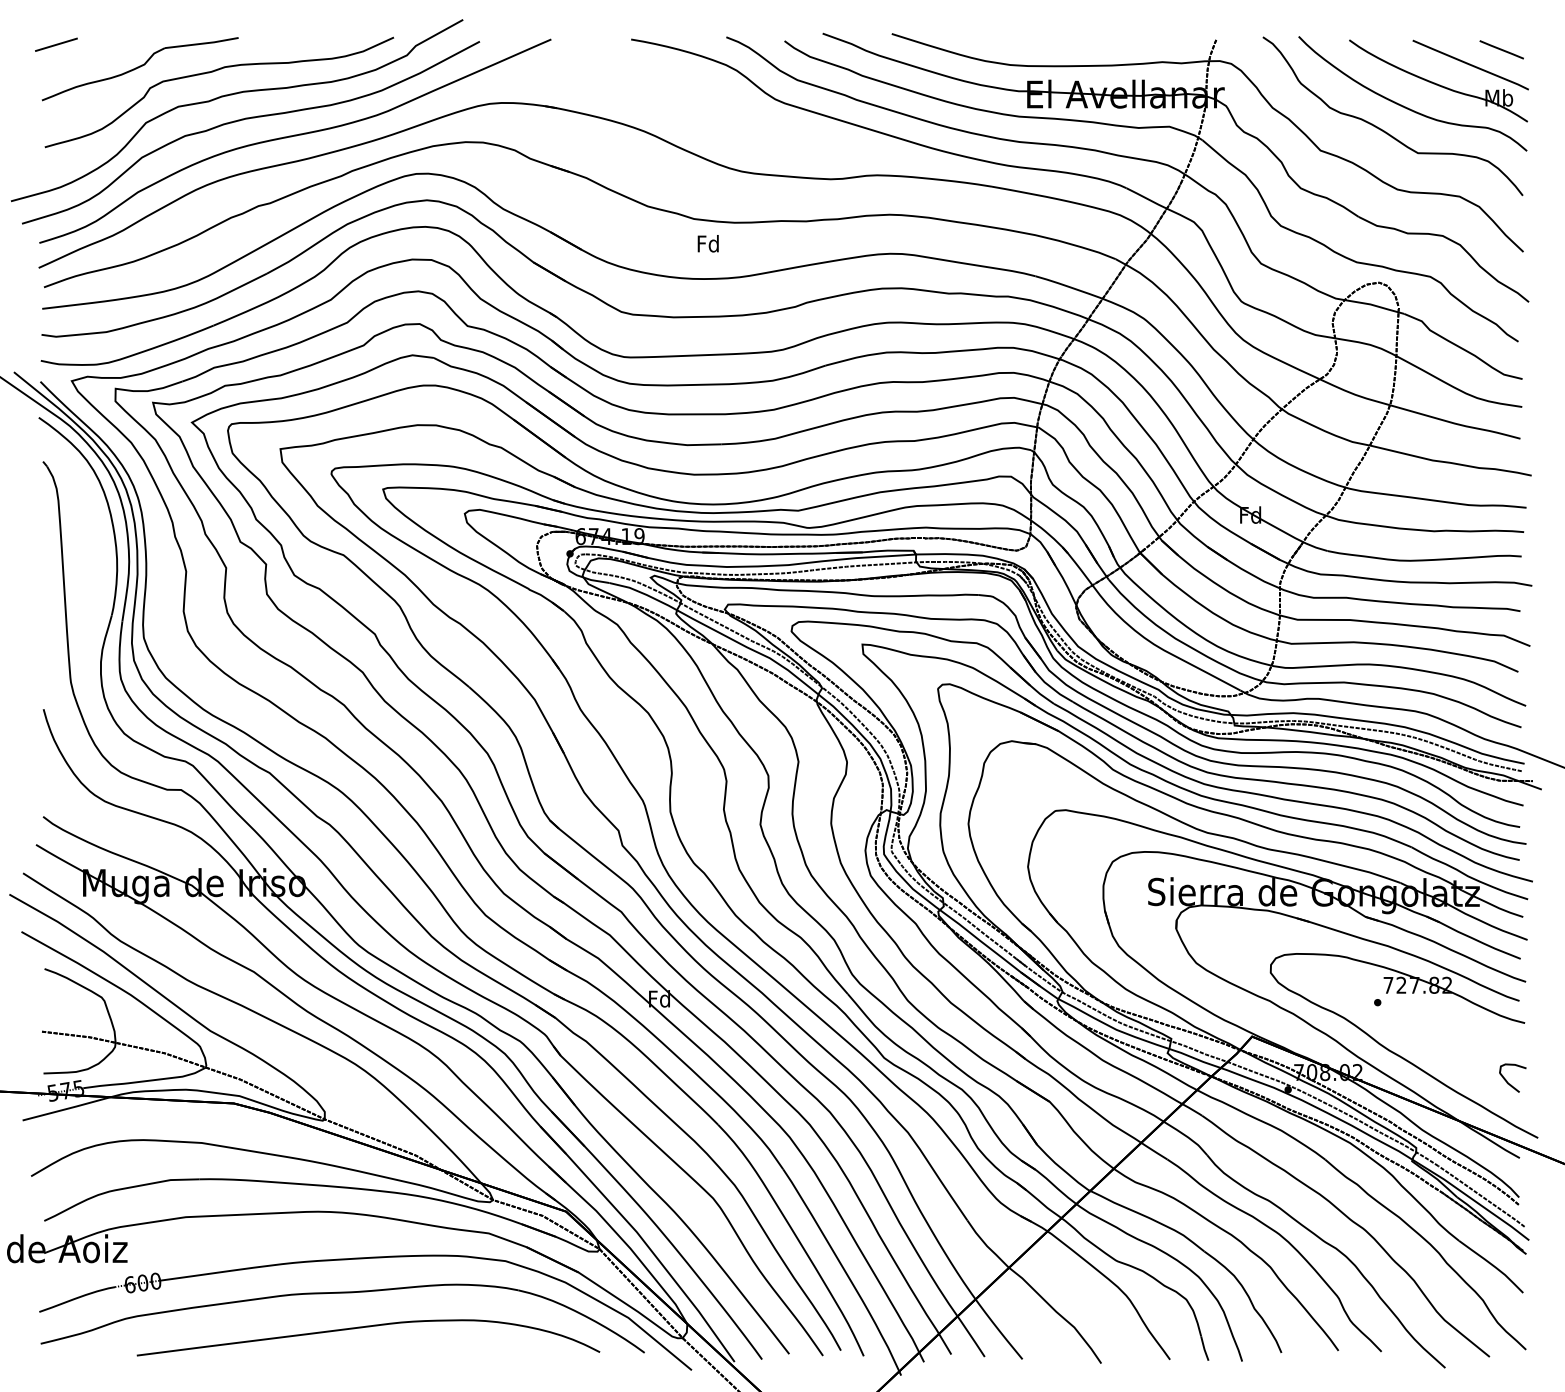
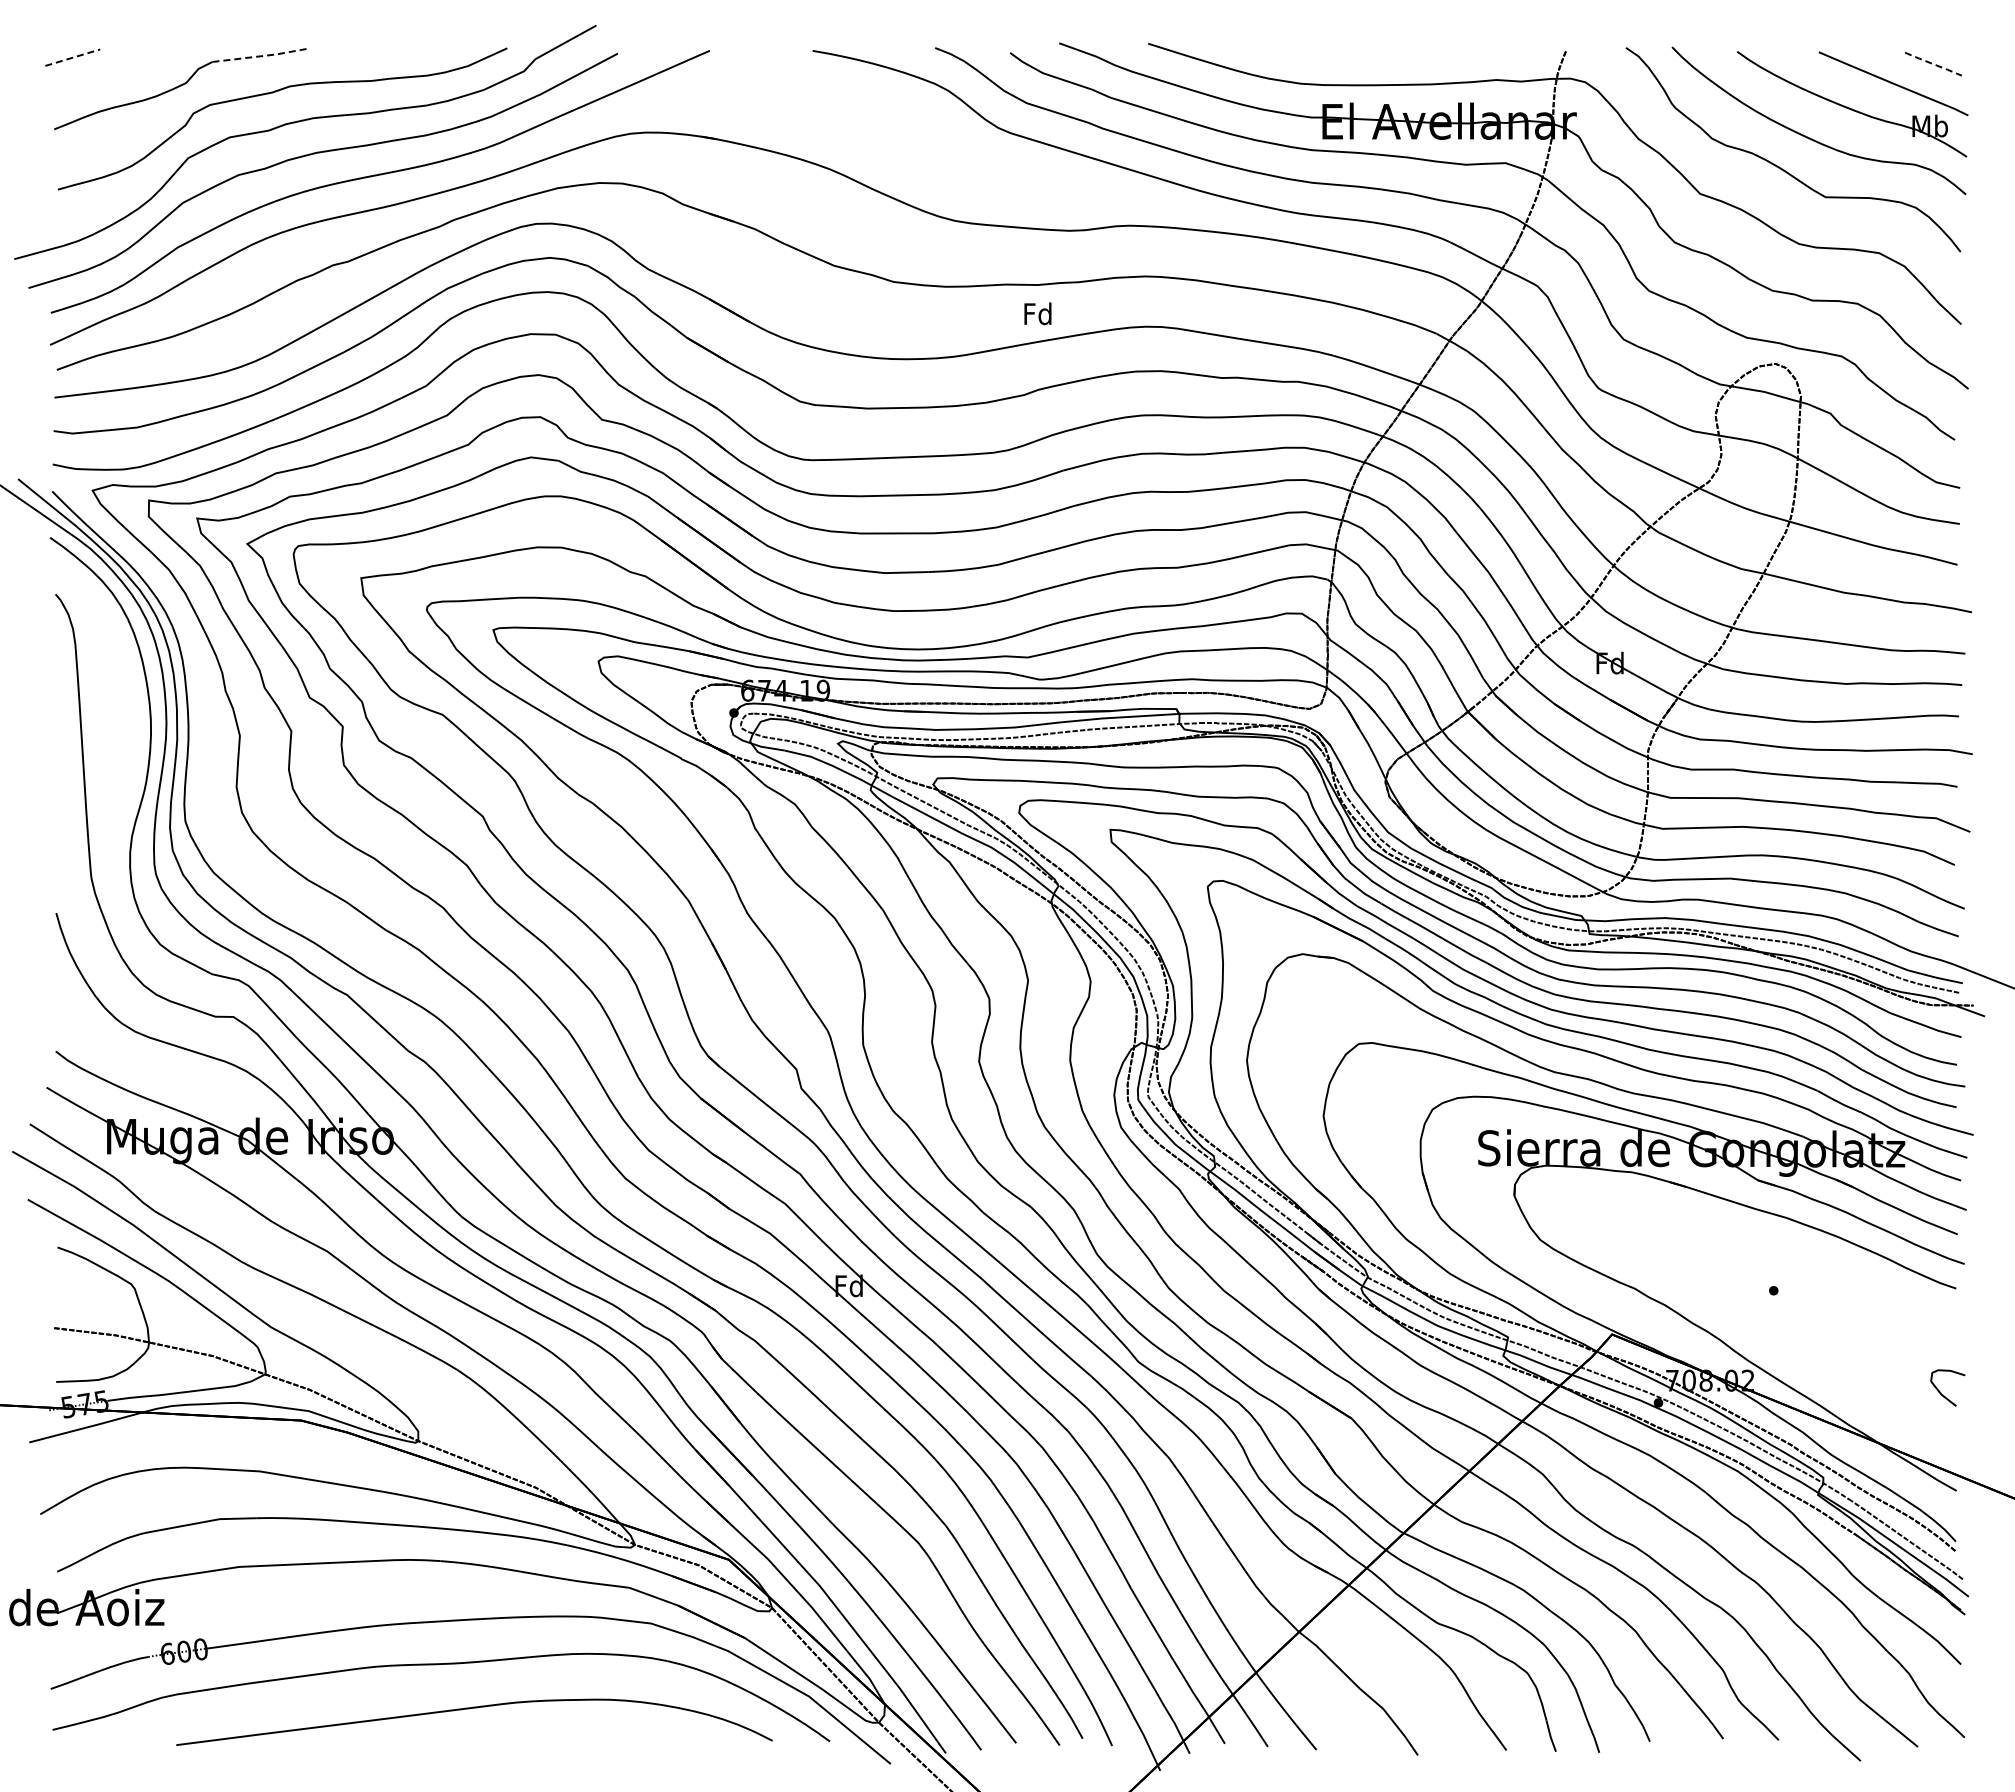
line: (203, 43) -> (261, 56), solid -> dashed
line: (56, 44) -> (72, 57), solid -> dashed
line: (1501, 50) -> (1933, 64), solid -> dashed
text: (707, 243) -> (1037, 313), moved
part: (1398, 1054) -> (1800, 1357), removed

